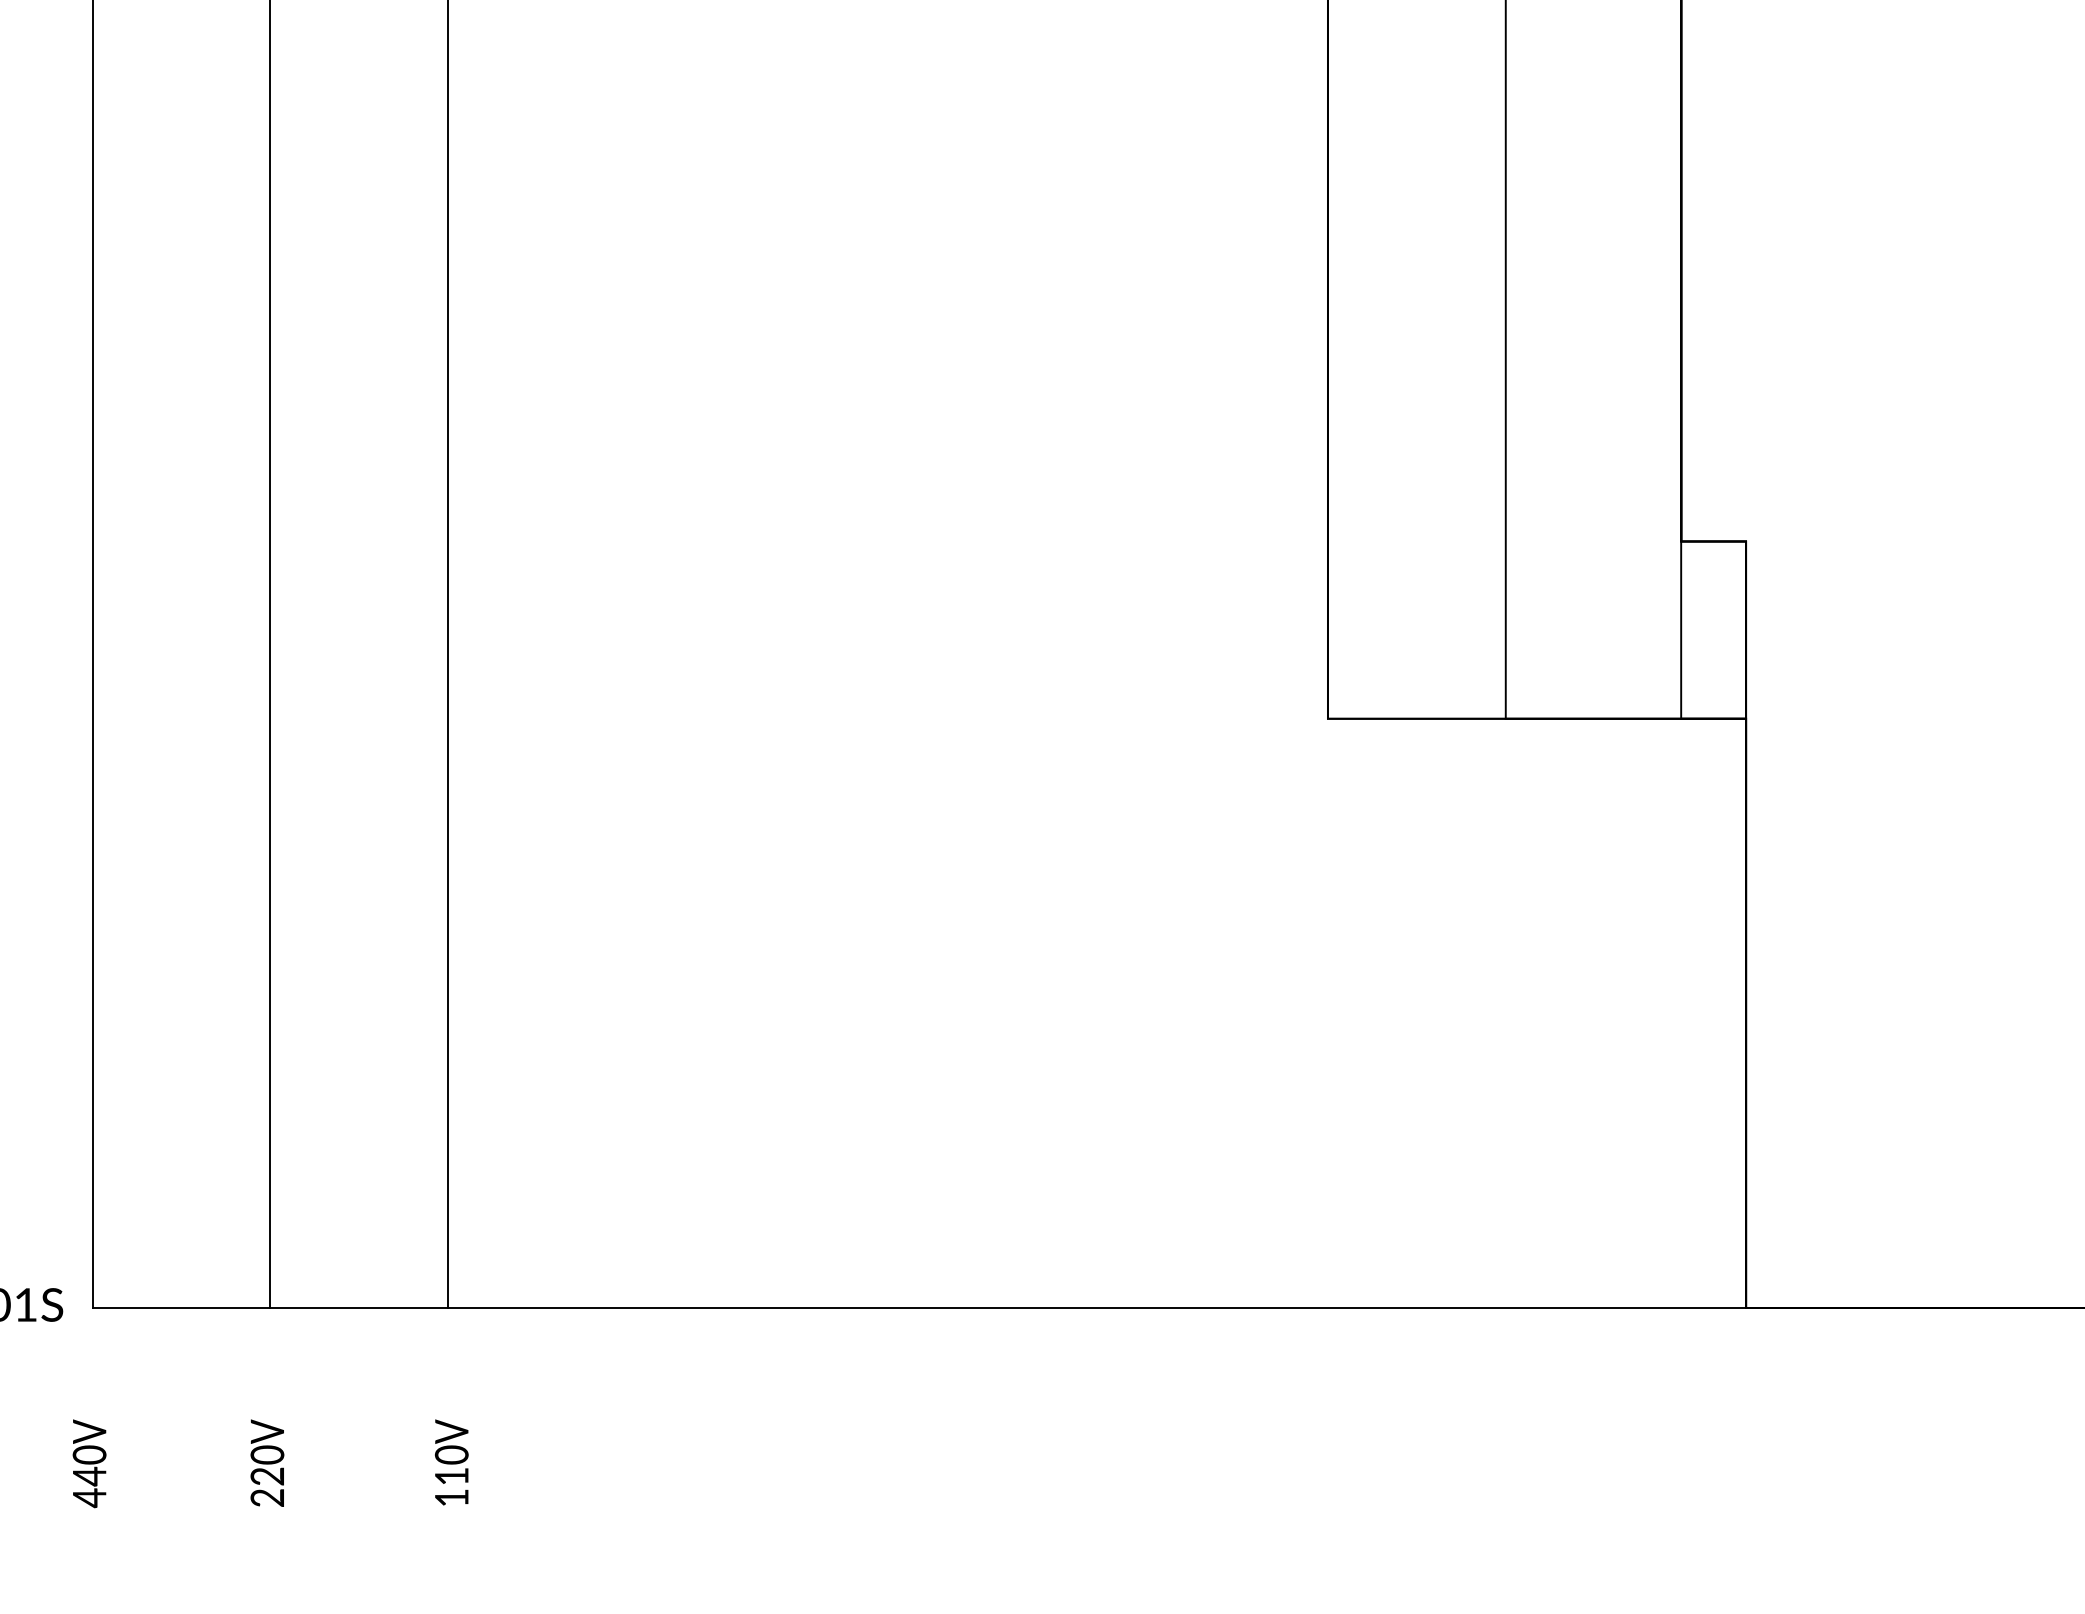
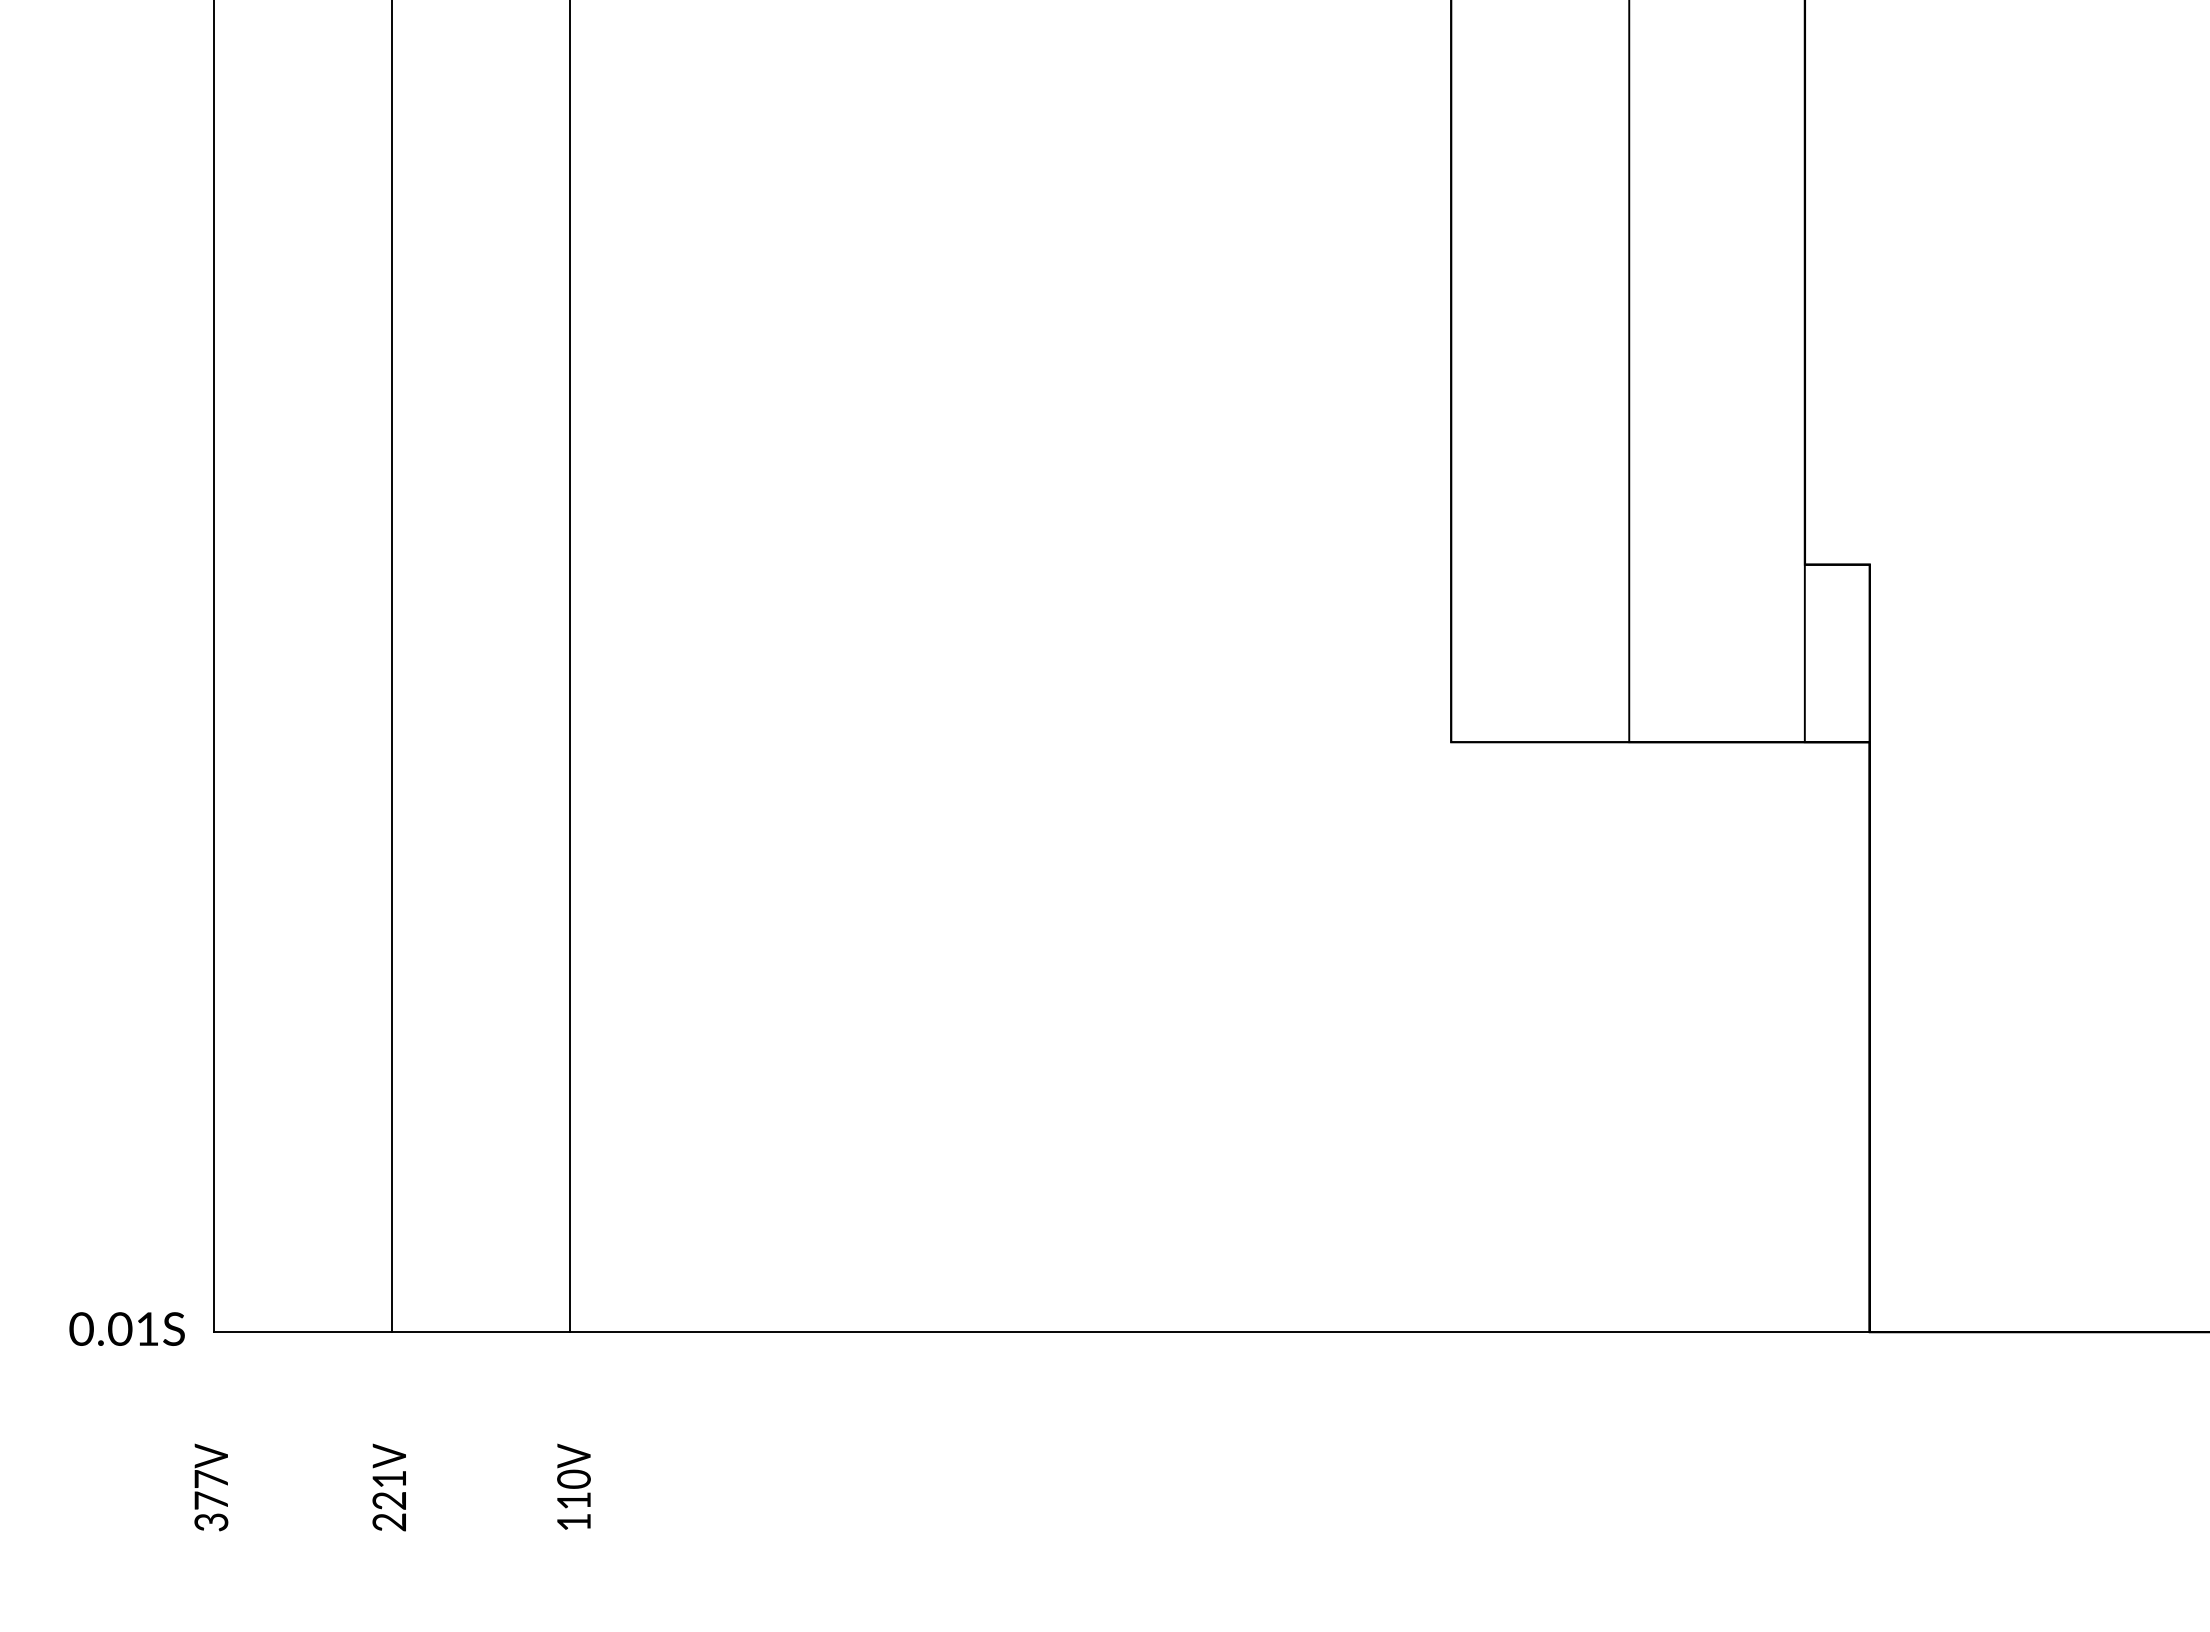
text: (267, 1454) -> (389, 1478), 220V -> 221V
text: (89, 1476) -> (211, 1500), 440V -> 377V

